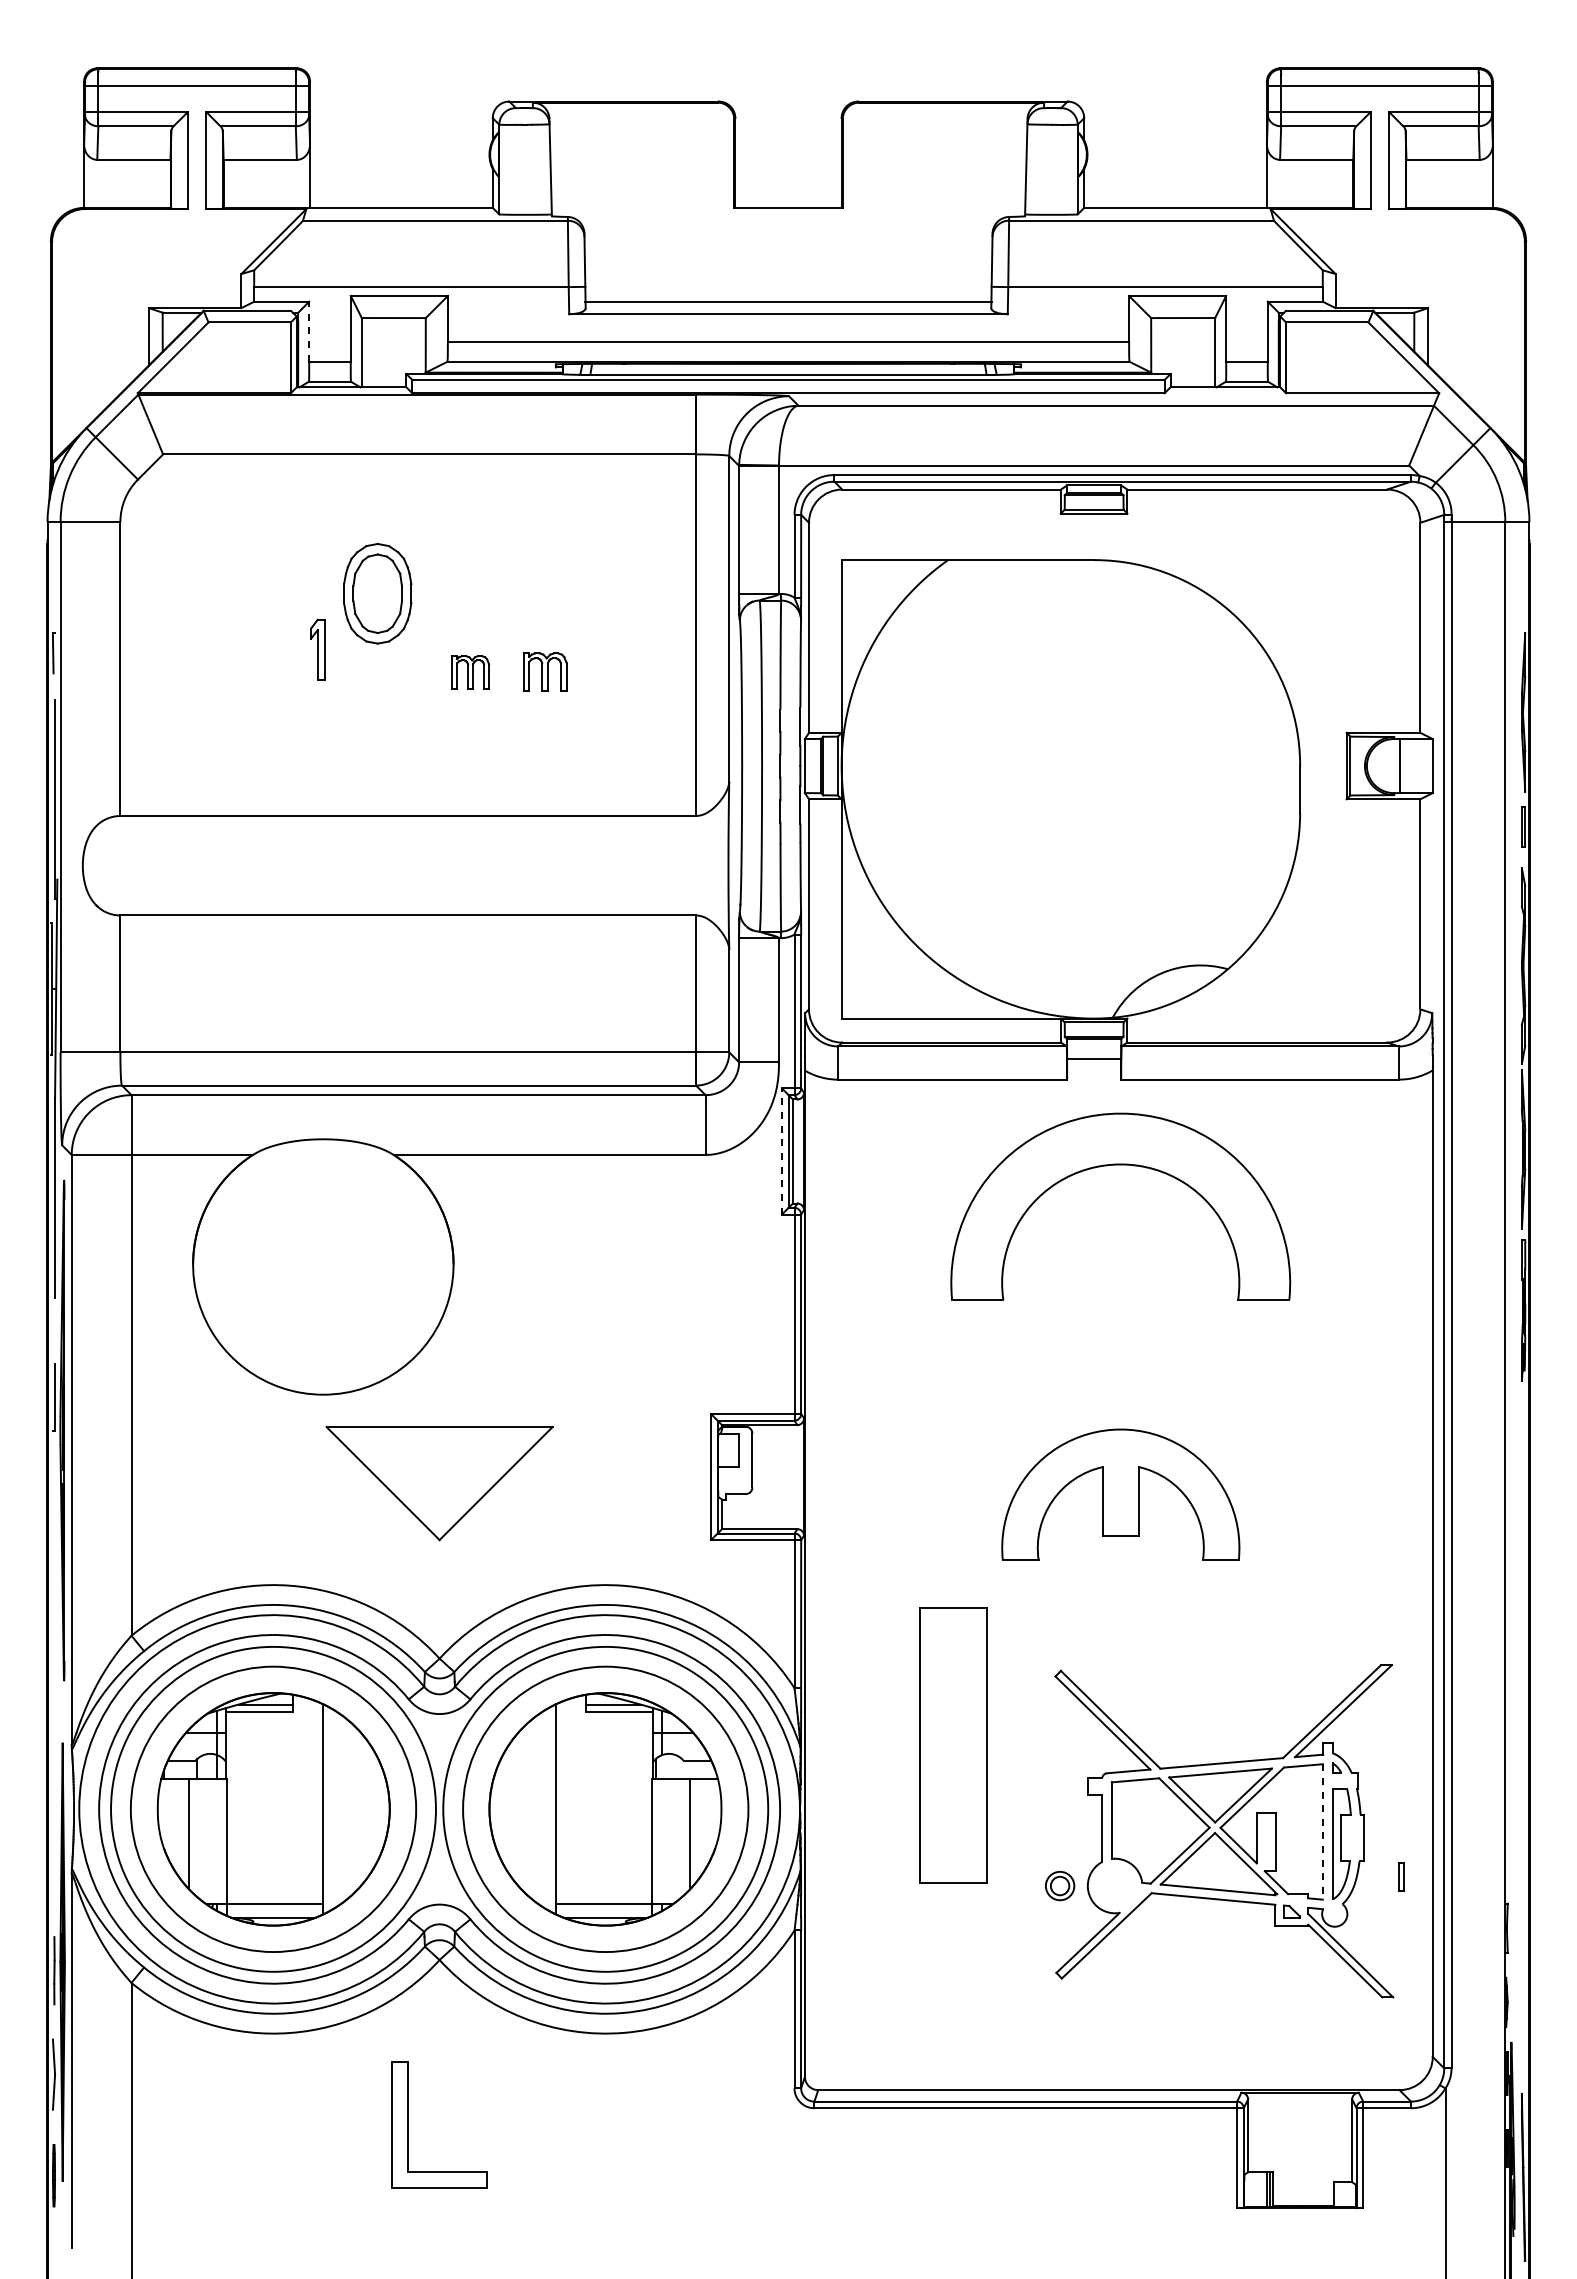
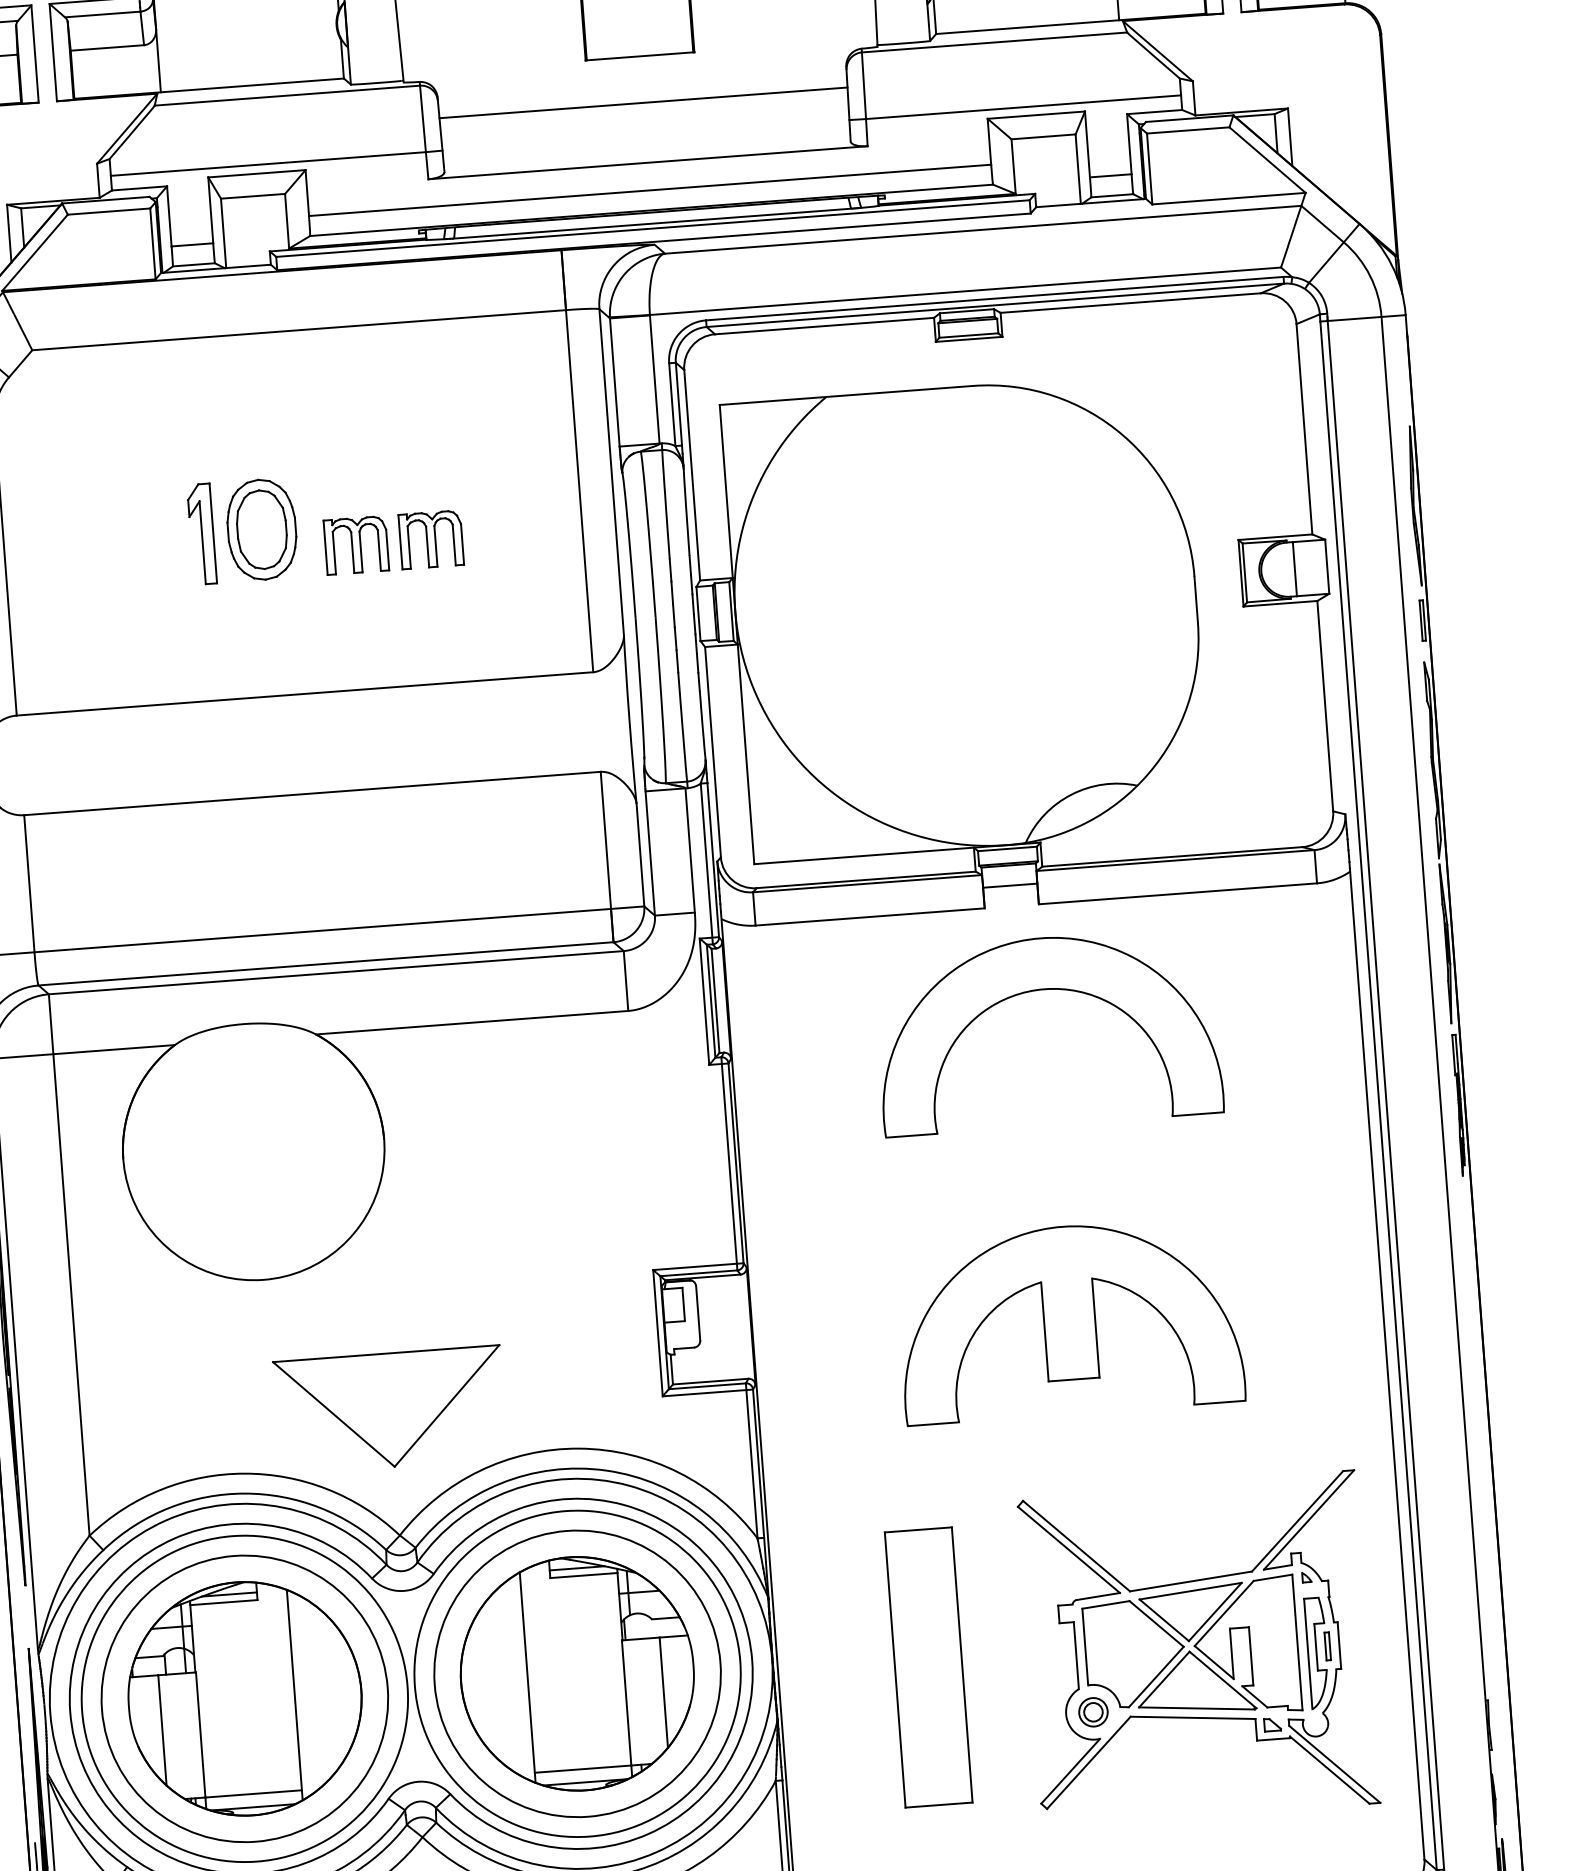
line: (788, 302) -> (643, 102), moved
line: (309, 331) -> (169, 216), dashed -> solid
part: (377, 593) -> (261, 529), moved
part: (317, 649) -> (201, 533), size x1.67
part: (470, 672) -> (356, 545), size x1.67
part: (544, 672) -> (430, 539), size x1.43
line: (781, 1151) -> (704, 1001), dashed -> solid
part: (439, 1483) -> (390, 1410), moved
part: (1120, 1494) -> (1069, 1319), size x1.43
part: (953, 1745) -> (928, 1667), moved
line: (1322, 1831) -> (1297, 1642), dashed -> solid
part: (1401, 1876) -> (1327, 1645), moved
part: (1060, 1885) -> (1093, 1711), moved

